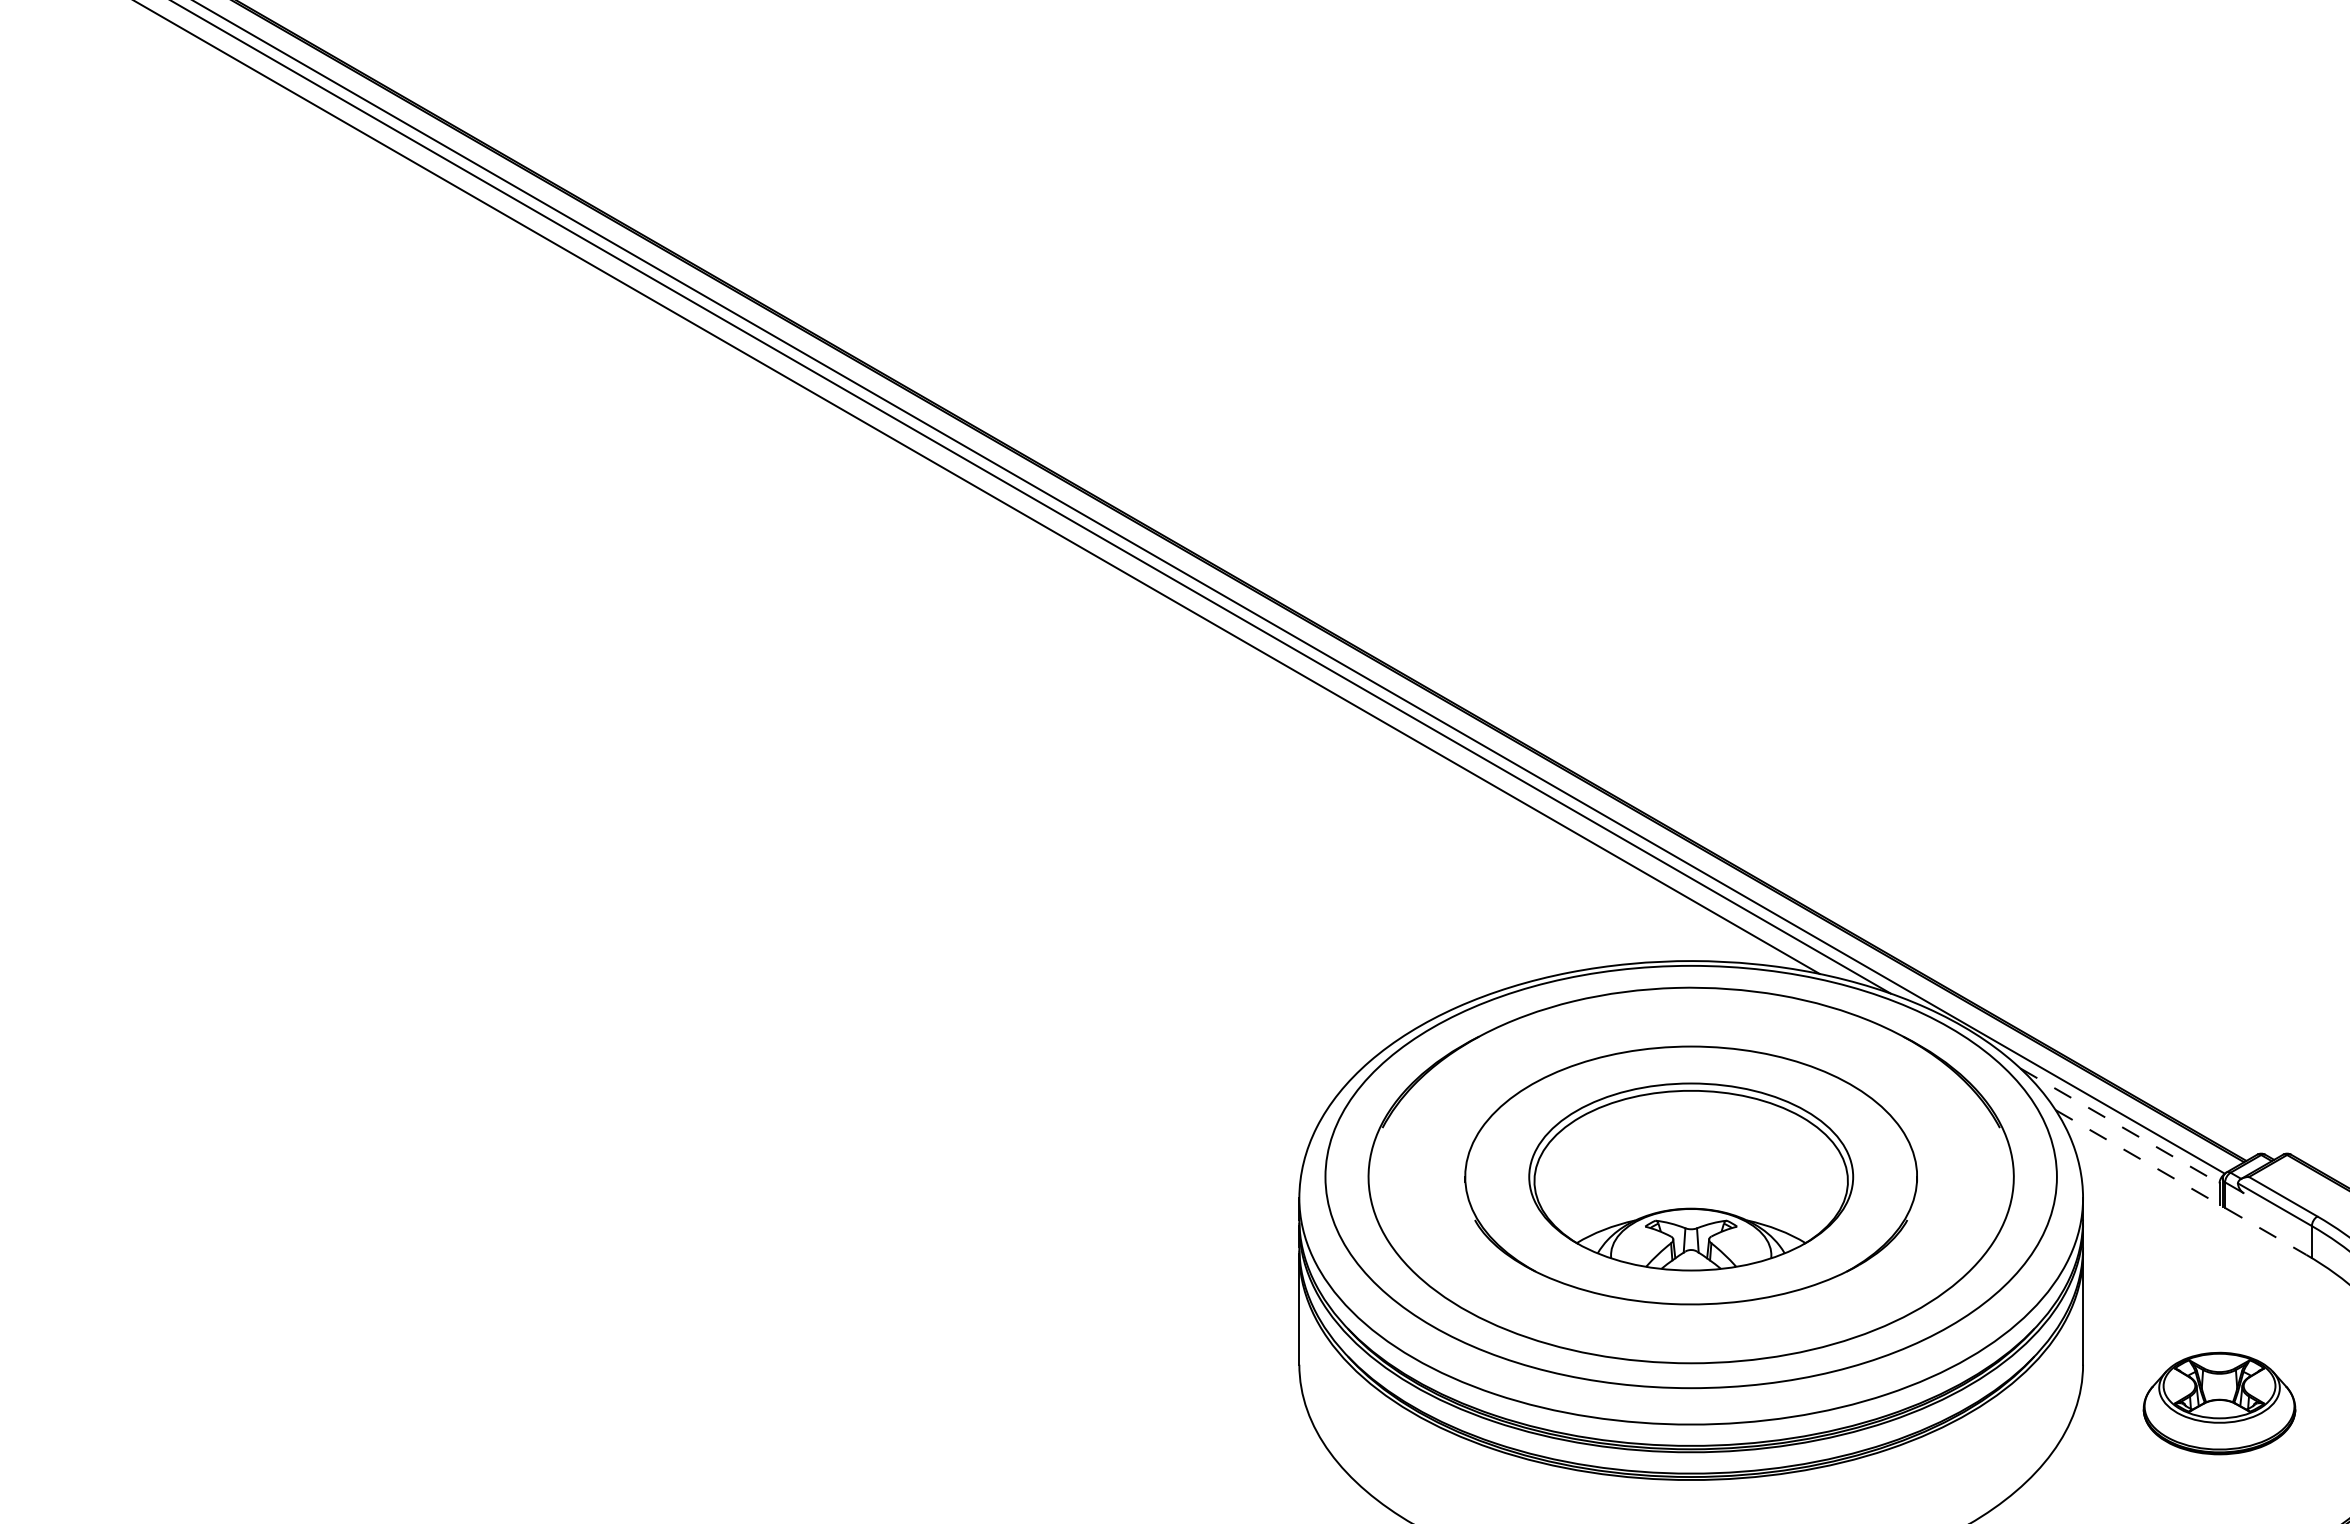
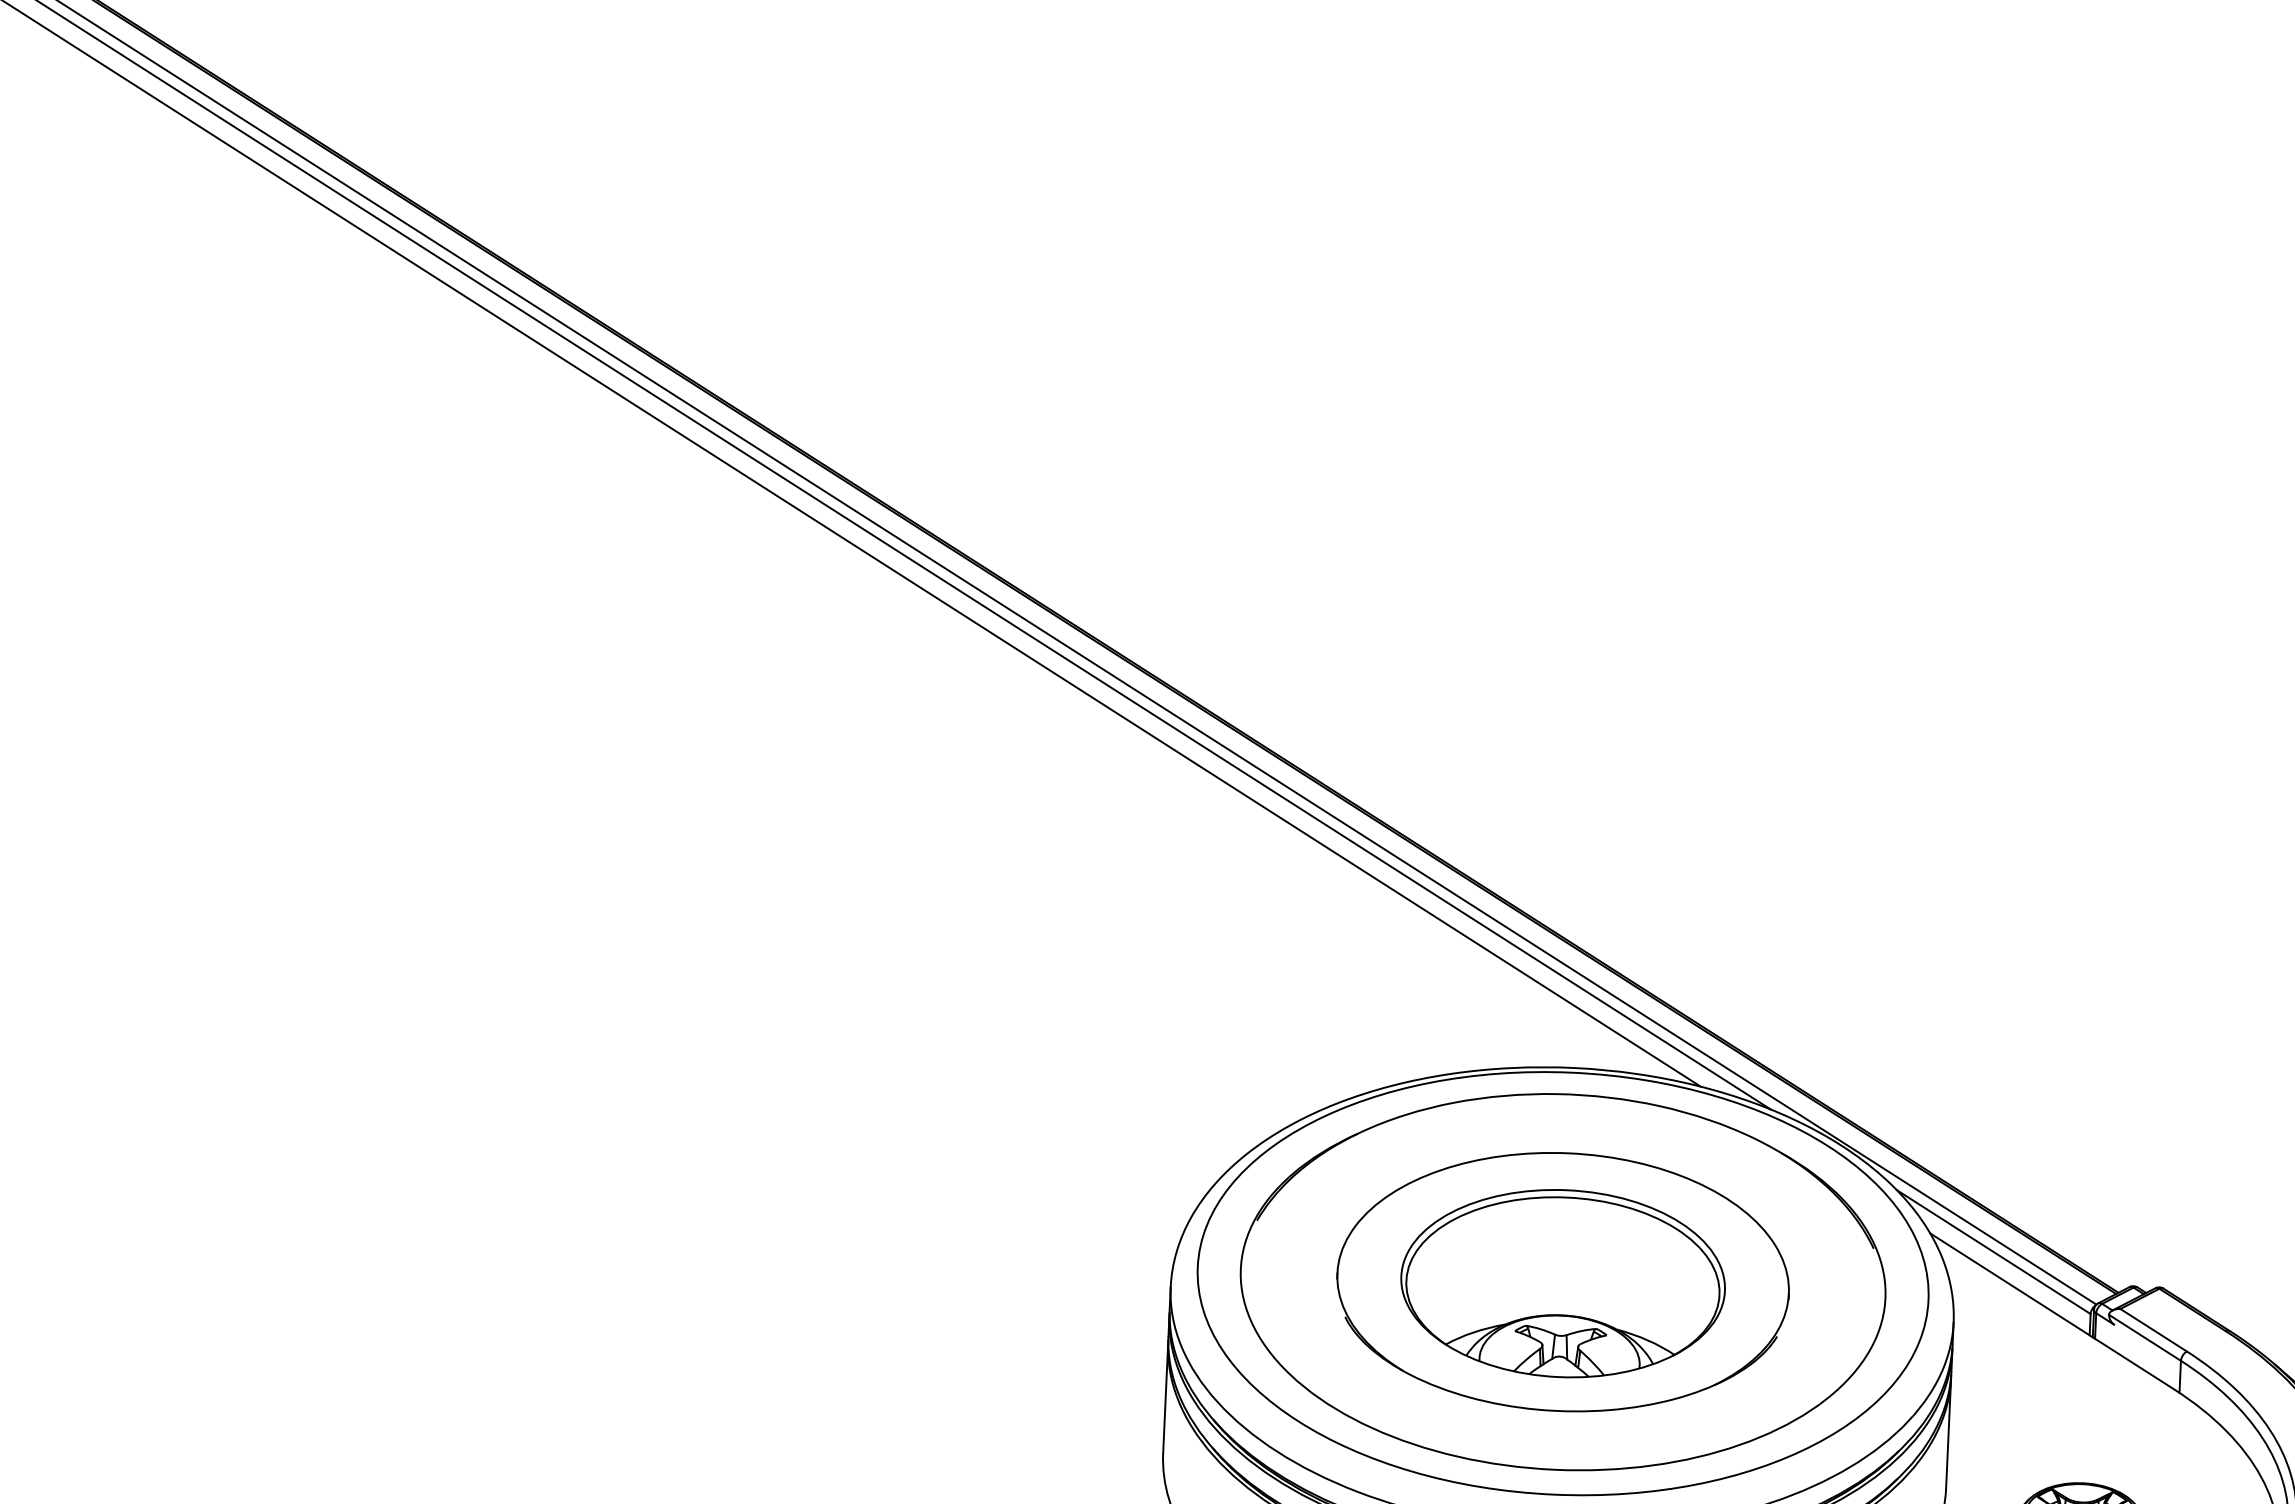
line: (2119, 1125) -> (1993, 1251), dashed -> solid
line: (2181, 1182) -> (2052, 1311), dashed -> solid

